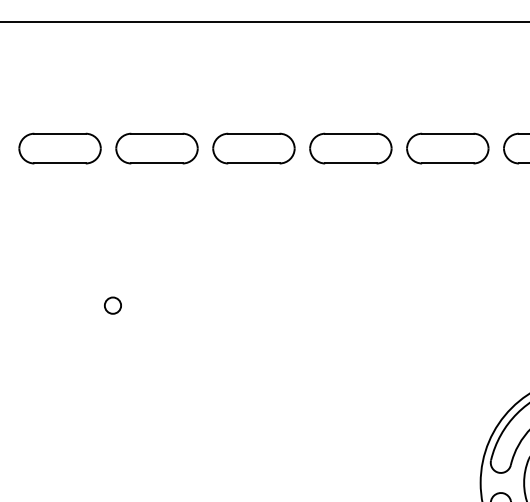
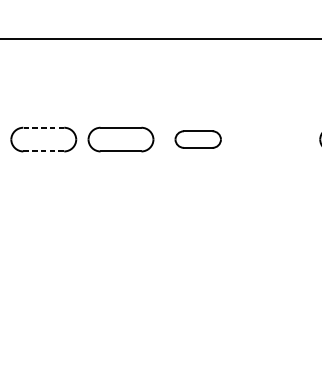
line: (60, 133) -> (44, 127), solid -> dashed
part: (253, 148) -> (197, 139), size x0.7
part: (350, 148) -> (275, 139), removed
line: (60, 163) -> (44, 151), solid -> dashed
circle: (112, 305) -> (85, 264), removed

